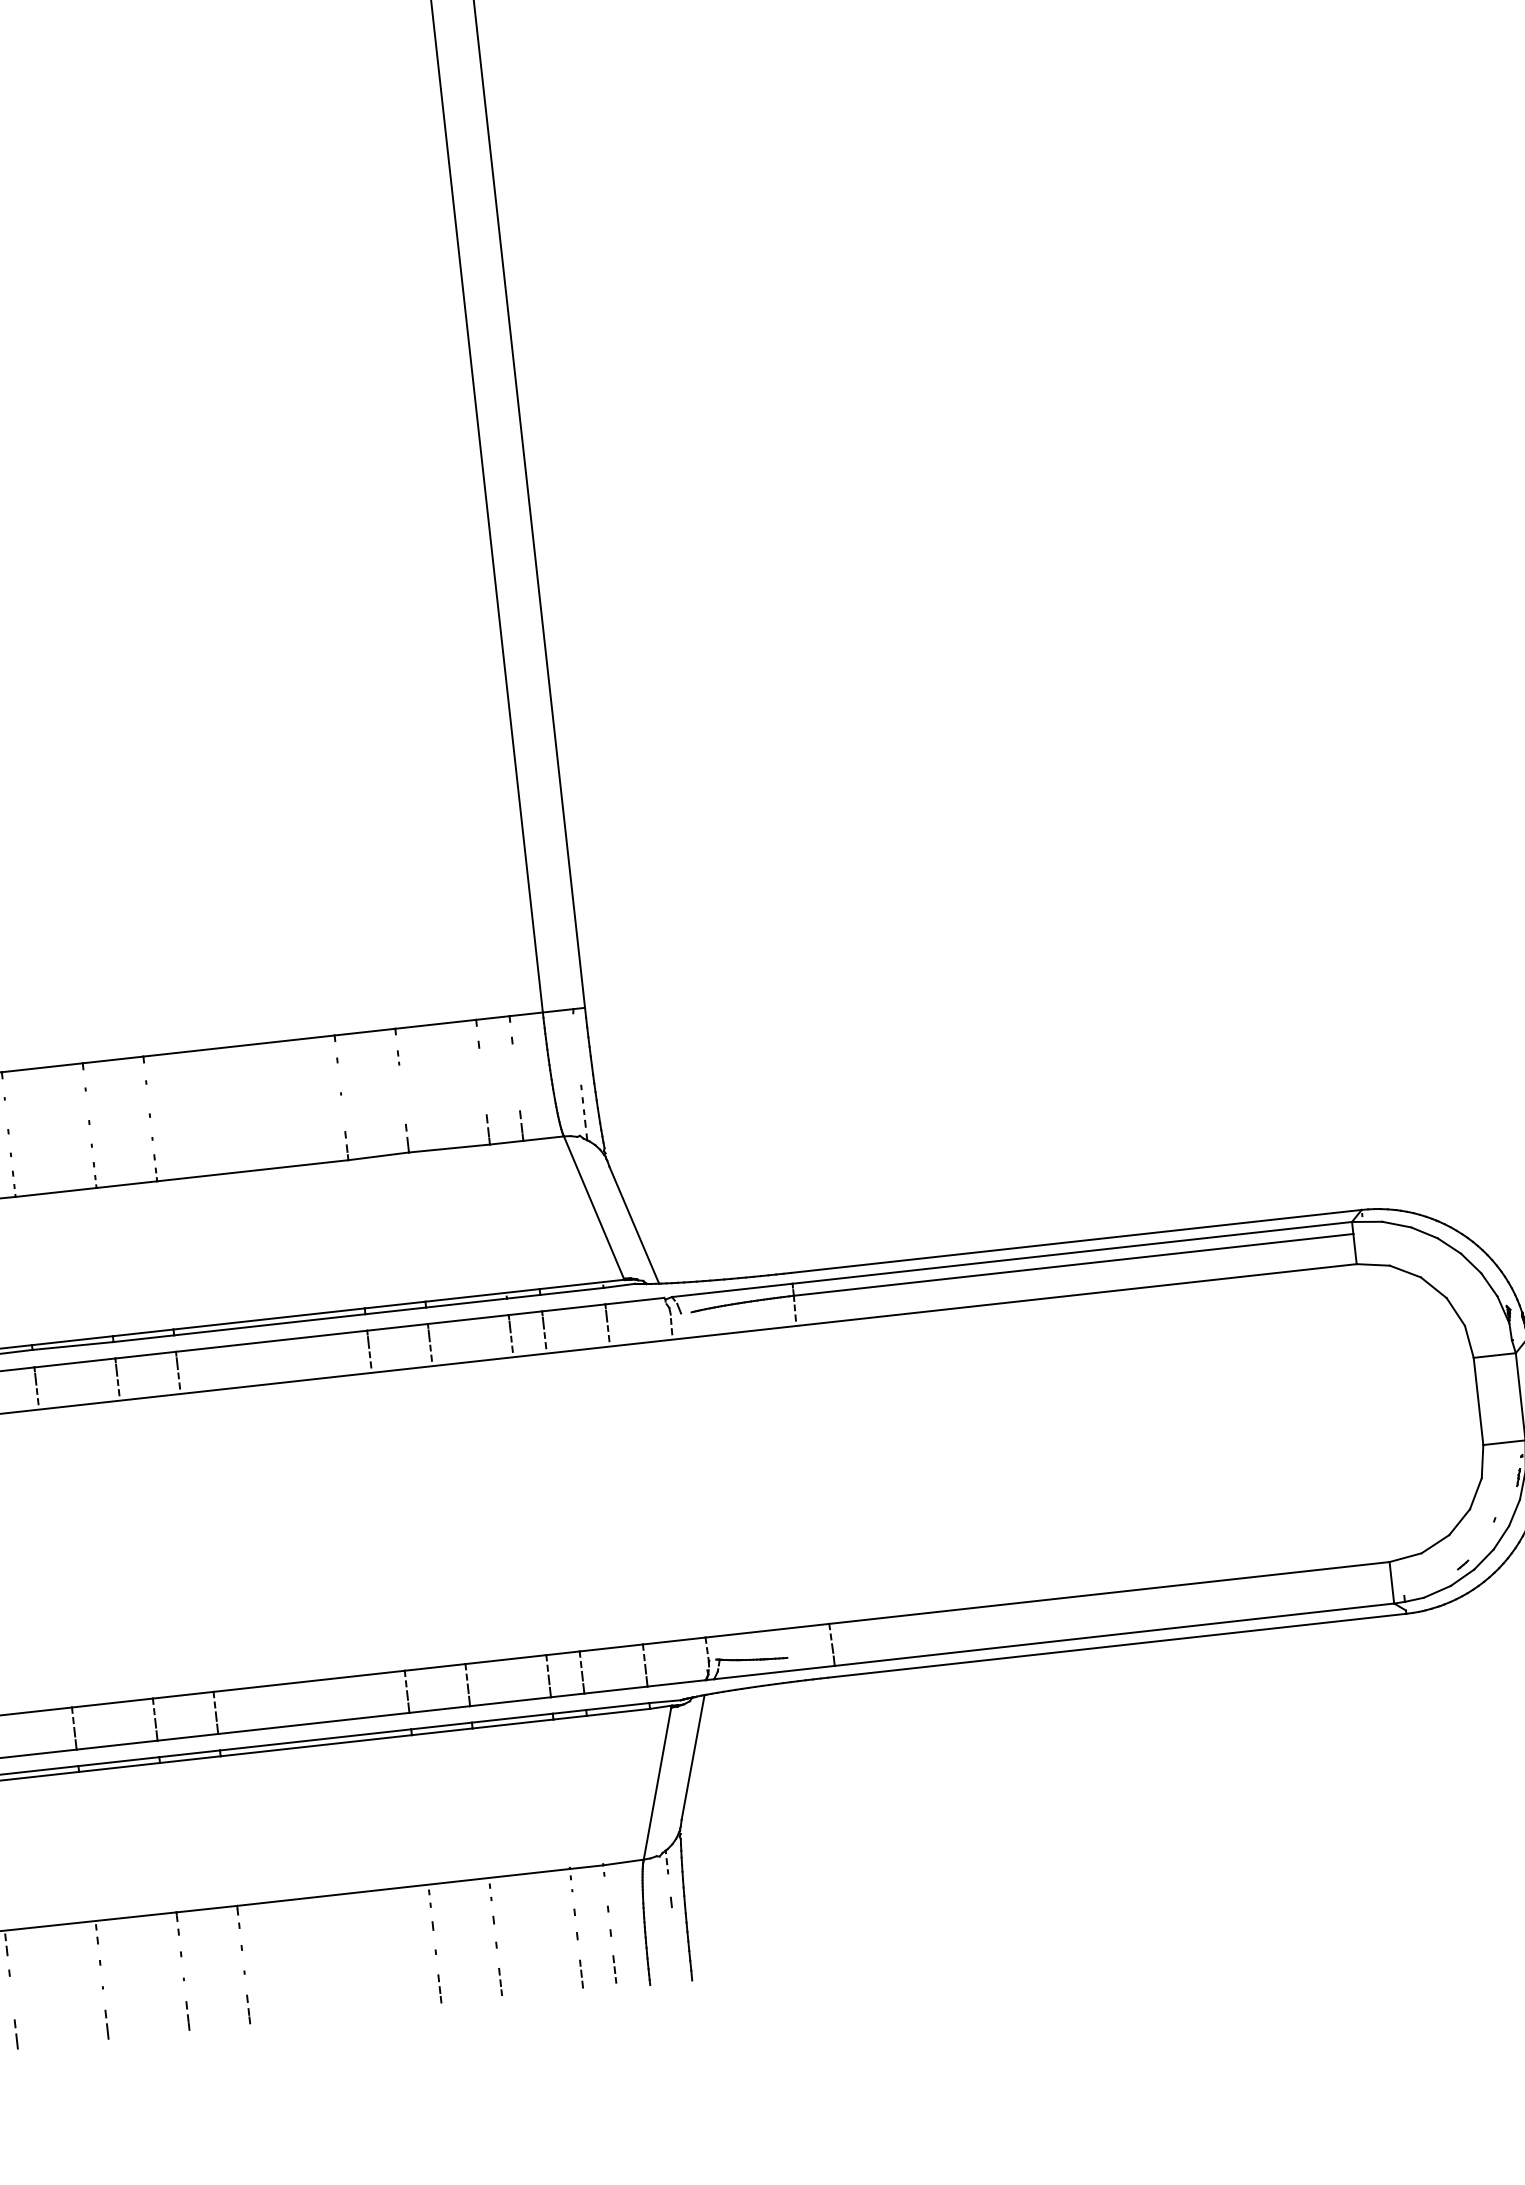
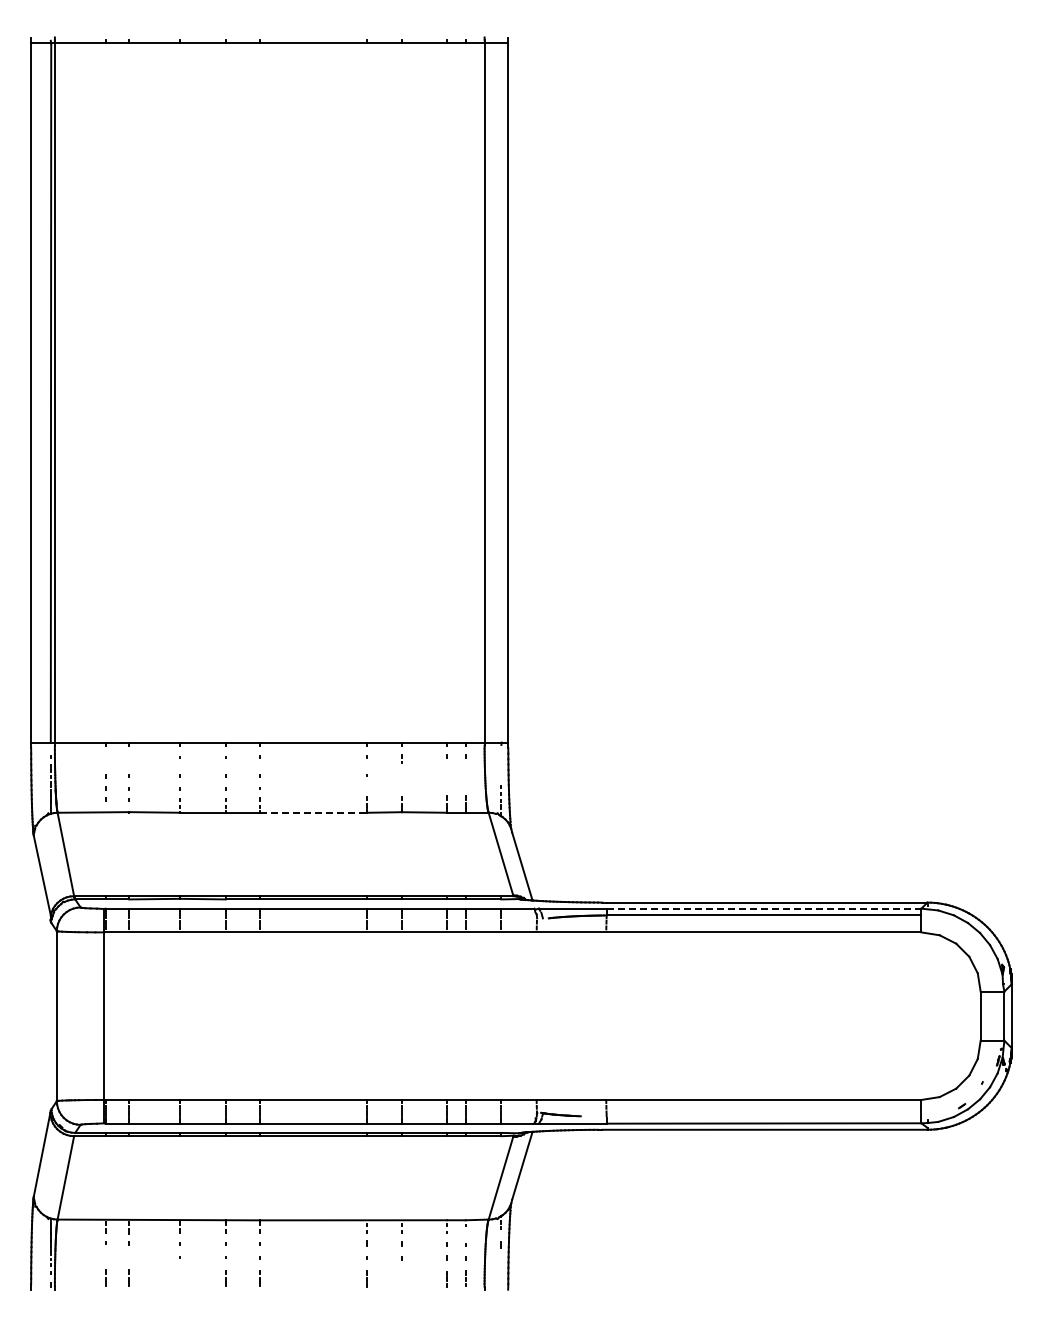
line: (252, 1170) -> (313, 812), solid -> dashed
line: (1073, 1252) -> (764, 908), solid -> dashed
line: (500, 1981) -> (401, 1278), removed
line: (105, 2025) -> (179, 1278), removed

